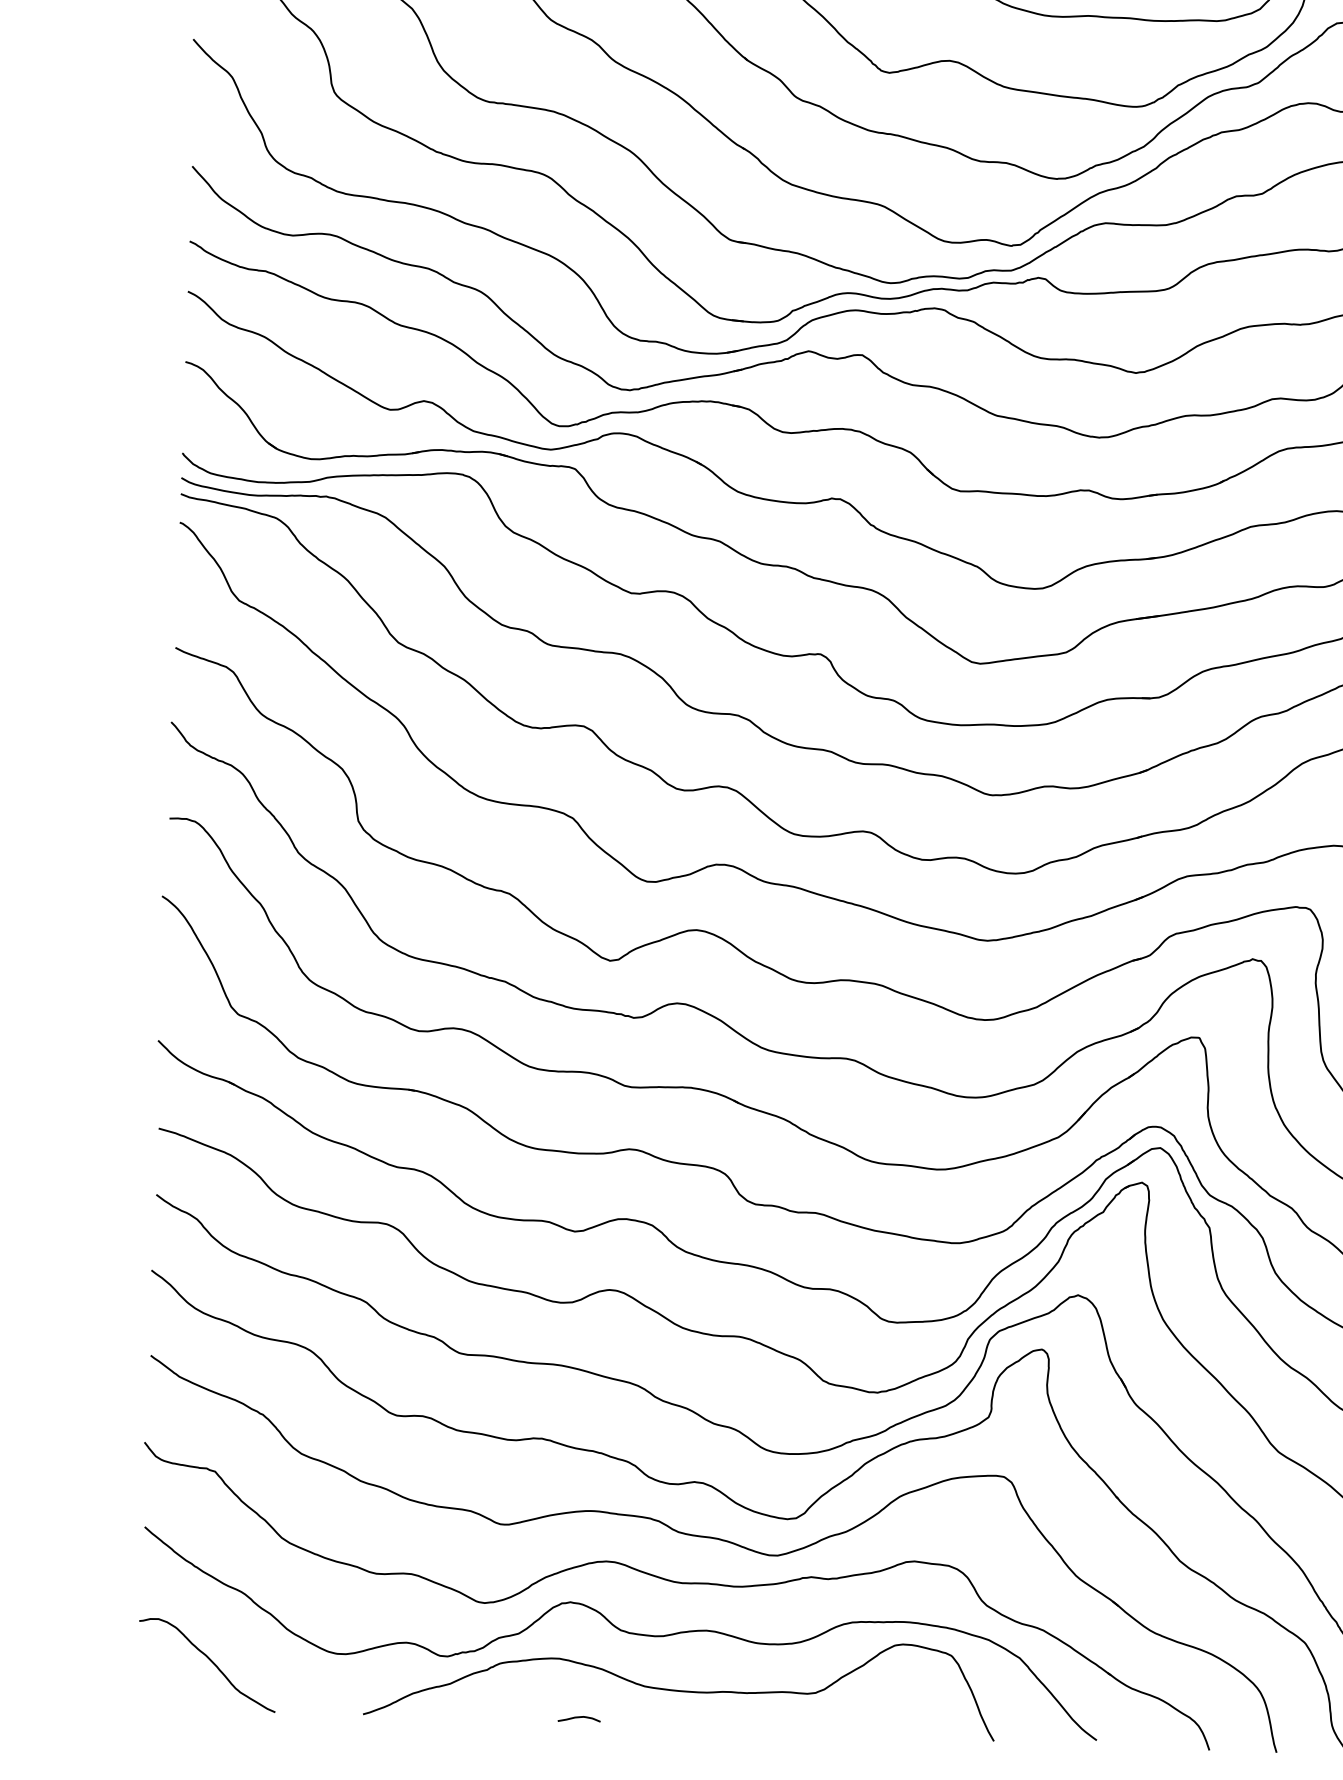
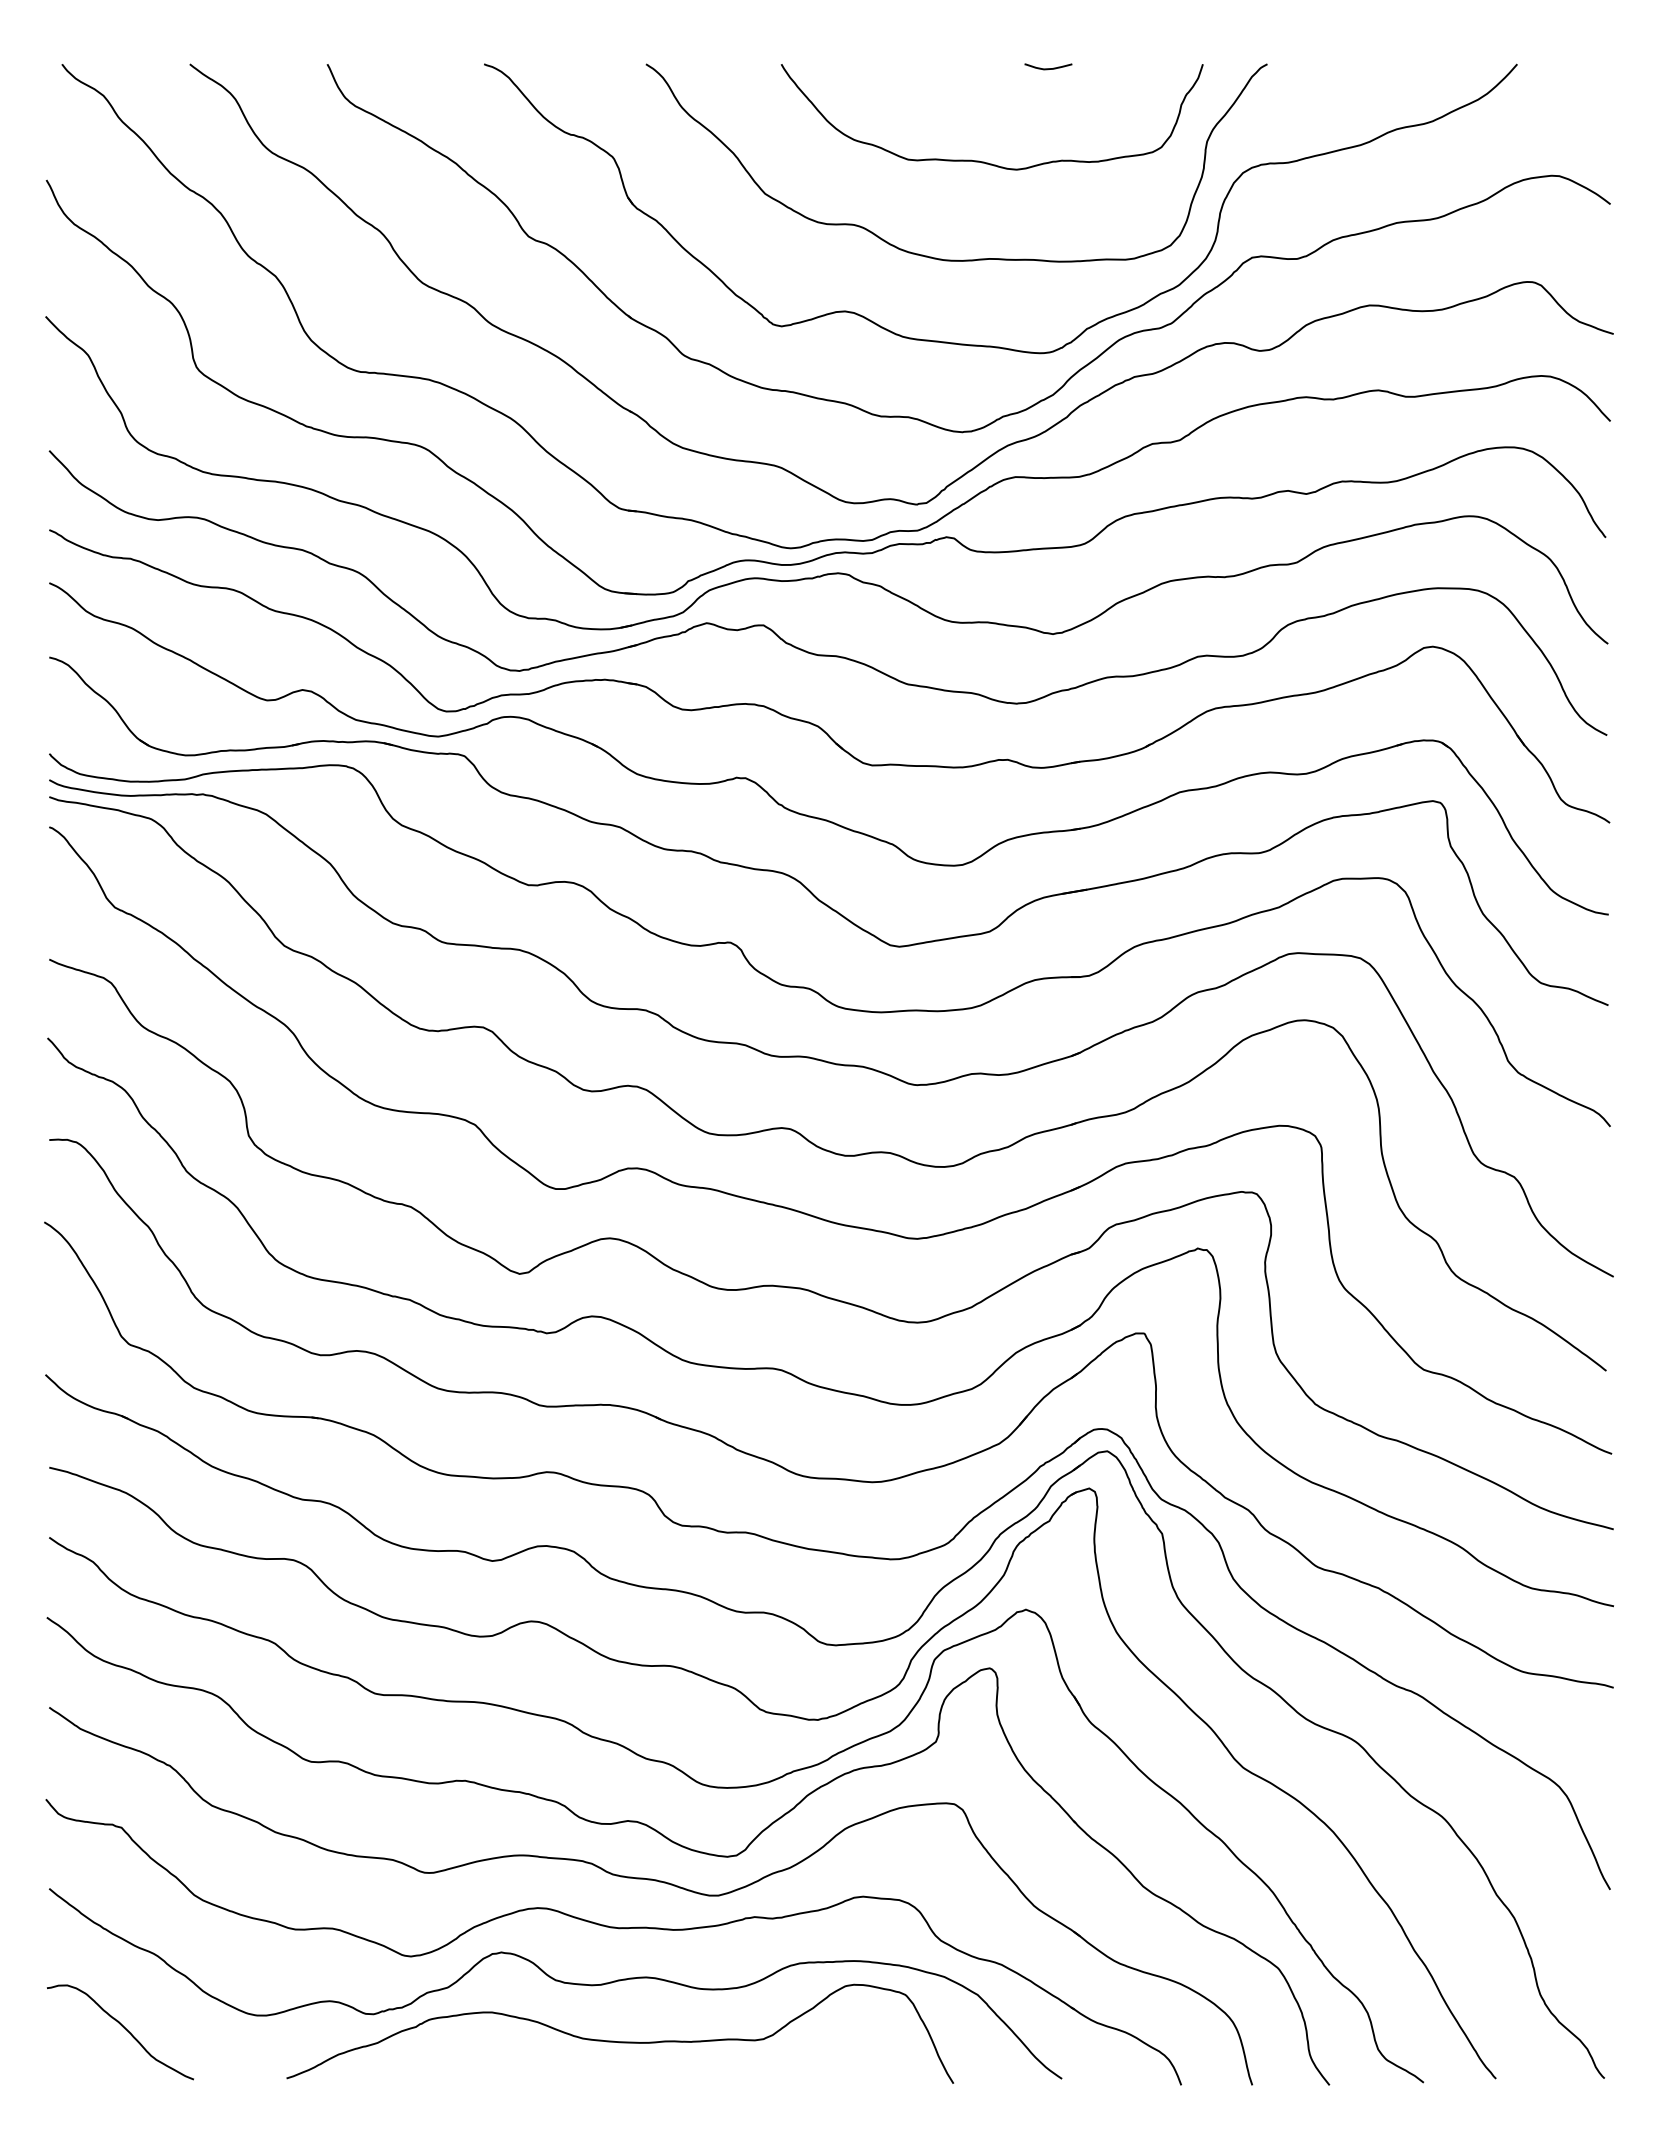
curve: (578, 1718) -> (514, 2074), removed

